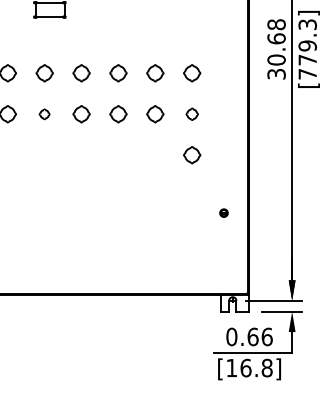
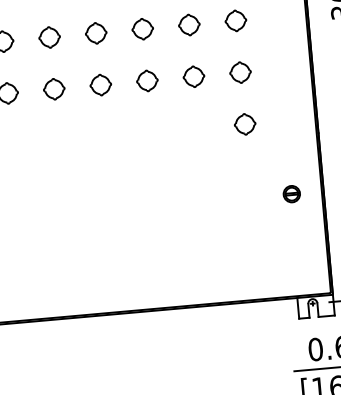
part: (44, 114) -> (53, 89), size x1.67
part: (192, 114) -> (240, 72), size x1.43
part: (223, 212) -> (291, 193), size x1.67

